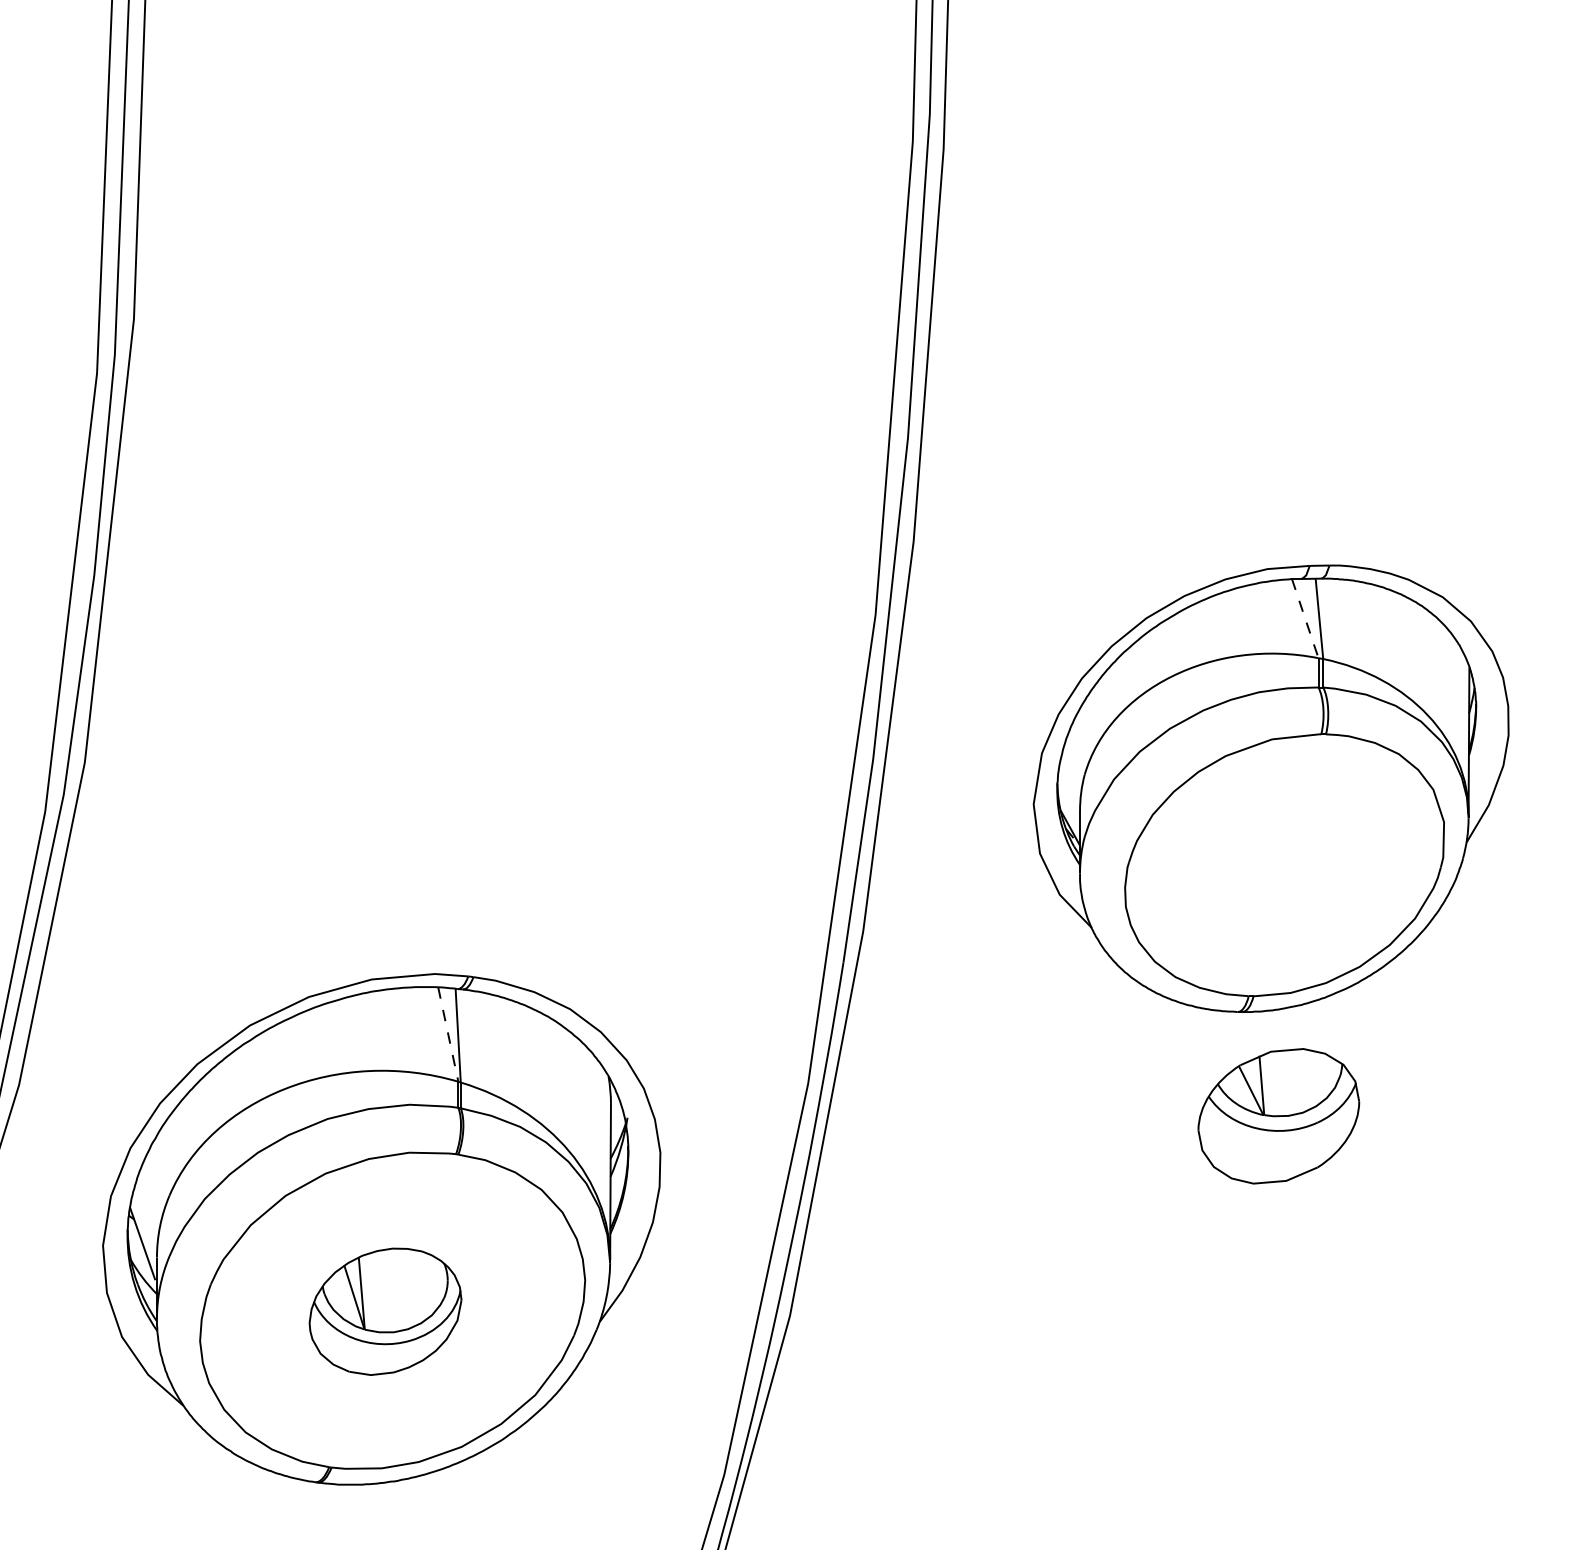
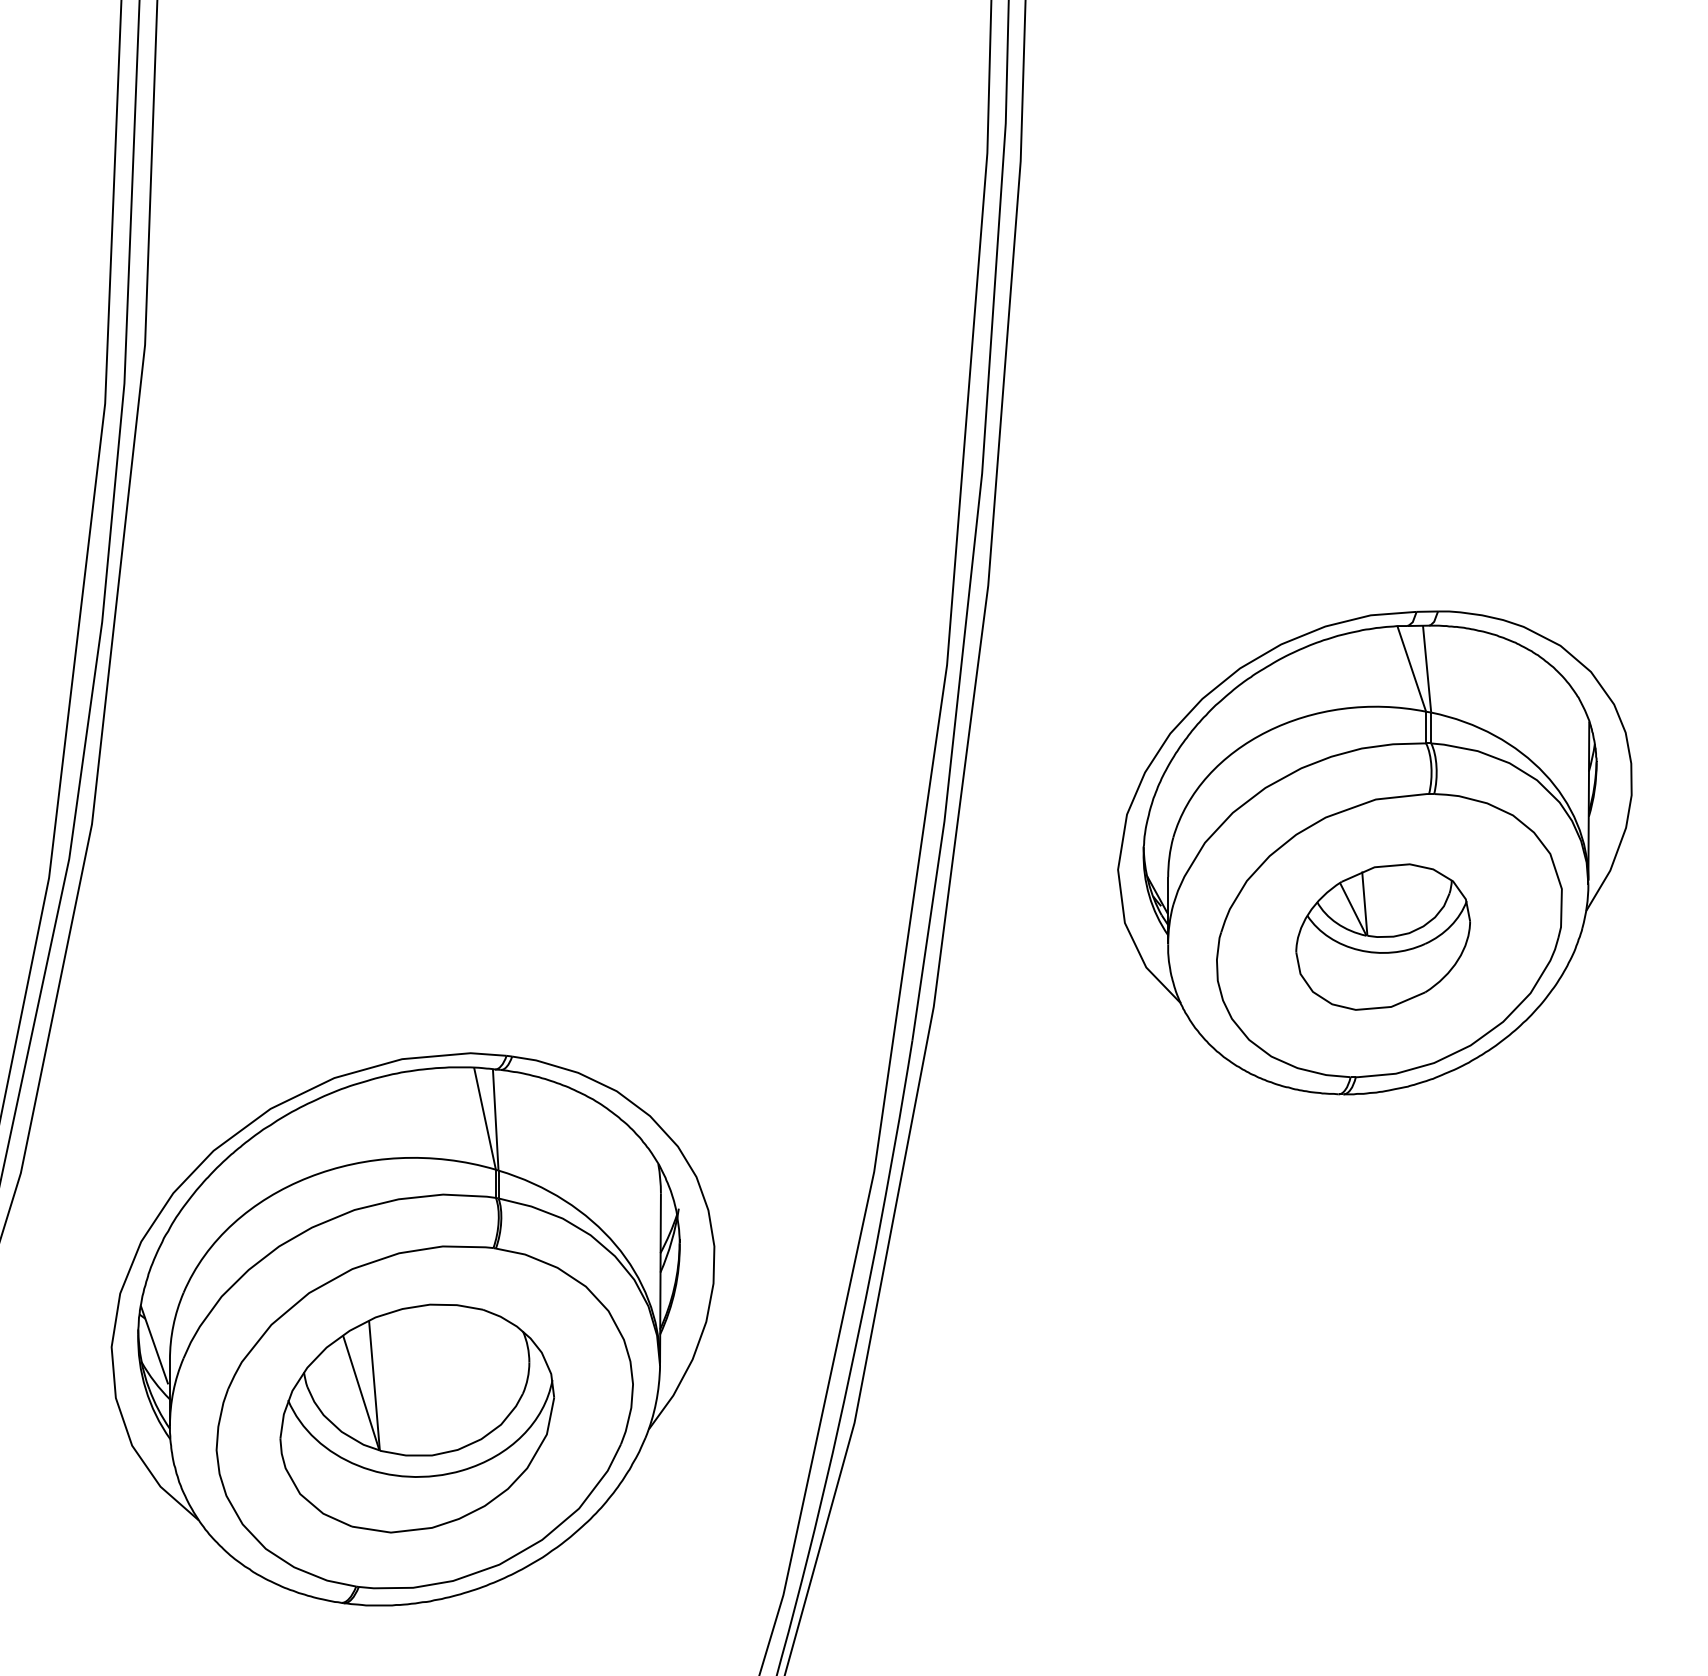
line: (1305, 619) -> (1411, 669), dashed -> solid
line: (448, 1035) -> (485, 1119), dashed -> solid
part: (1278, 1115) -> (1382, 936), moved
part: (384, 1311) -> (416, 1418), size x1.67

